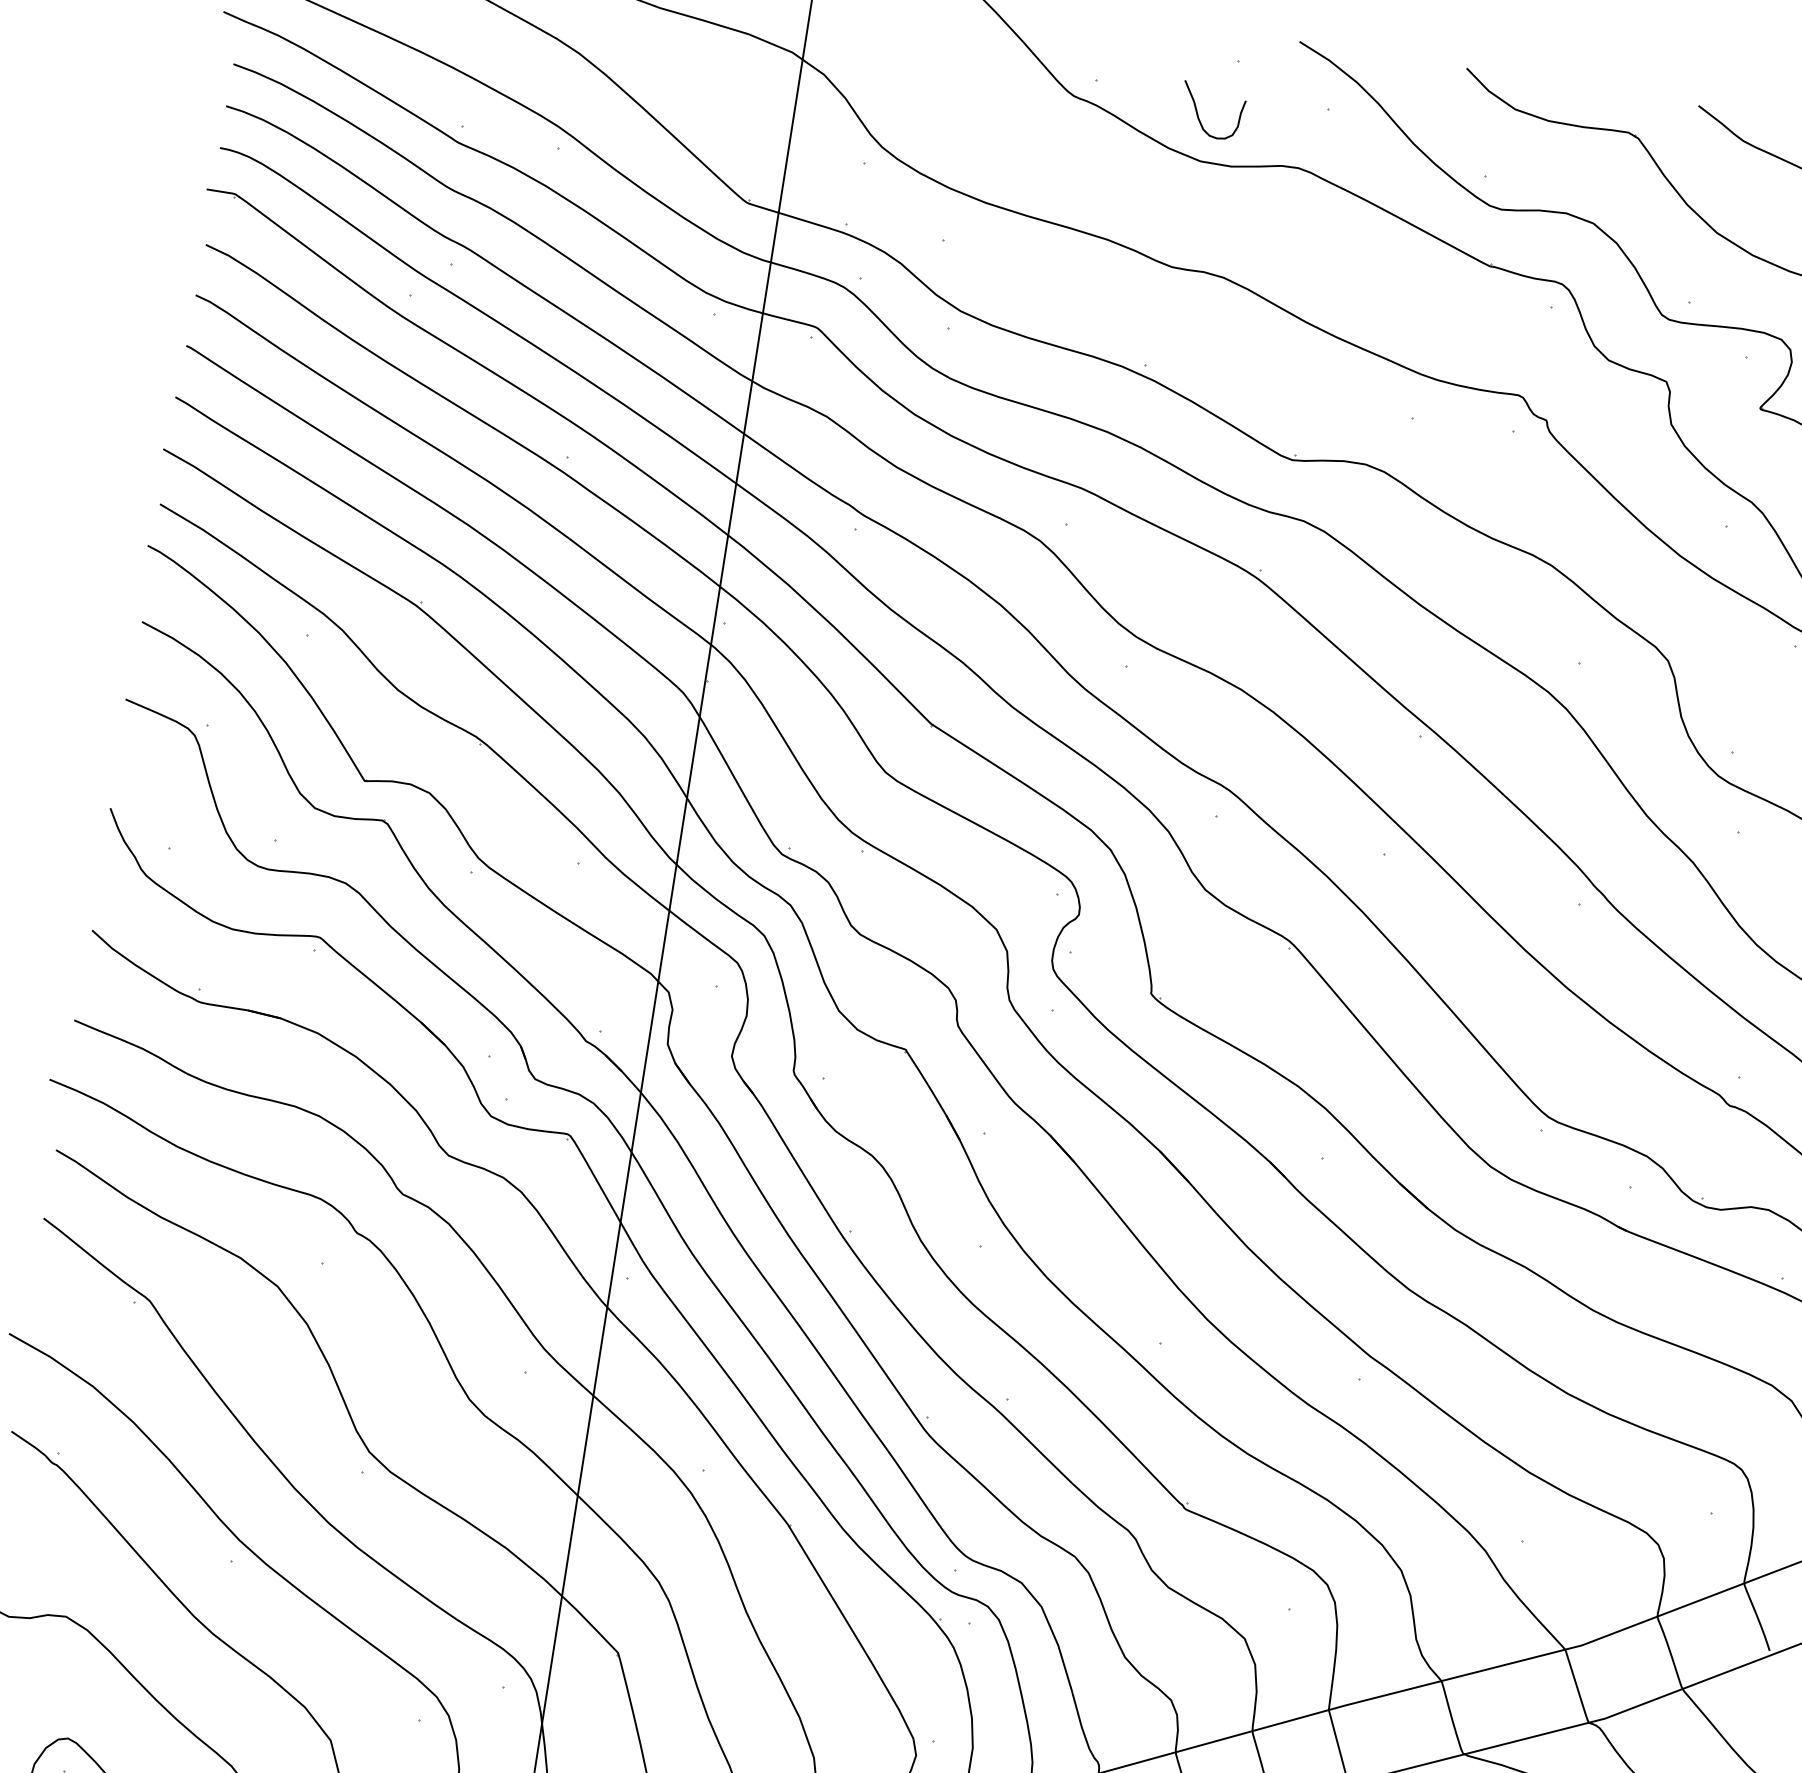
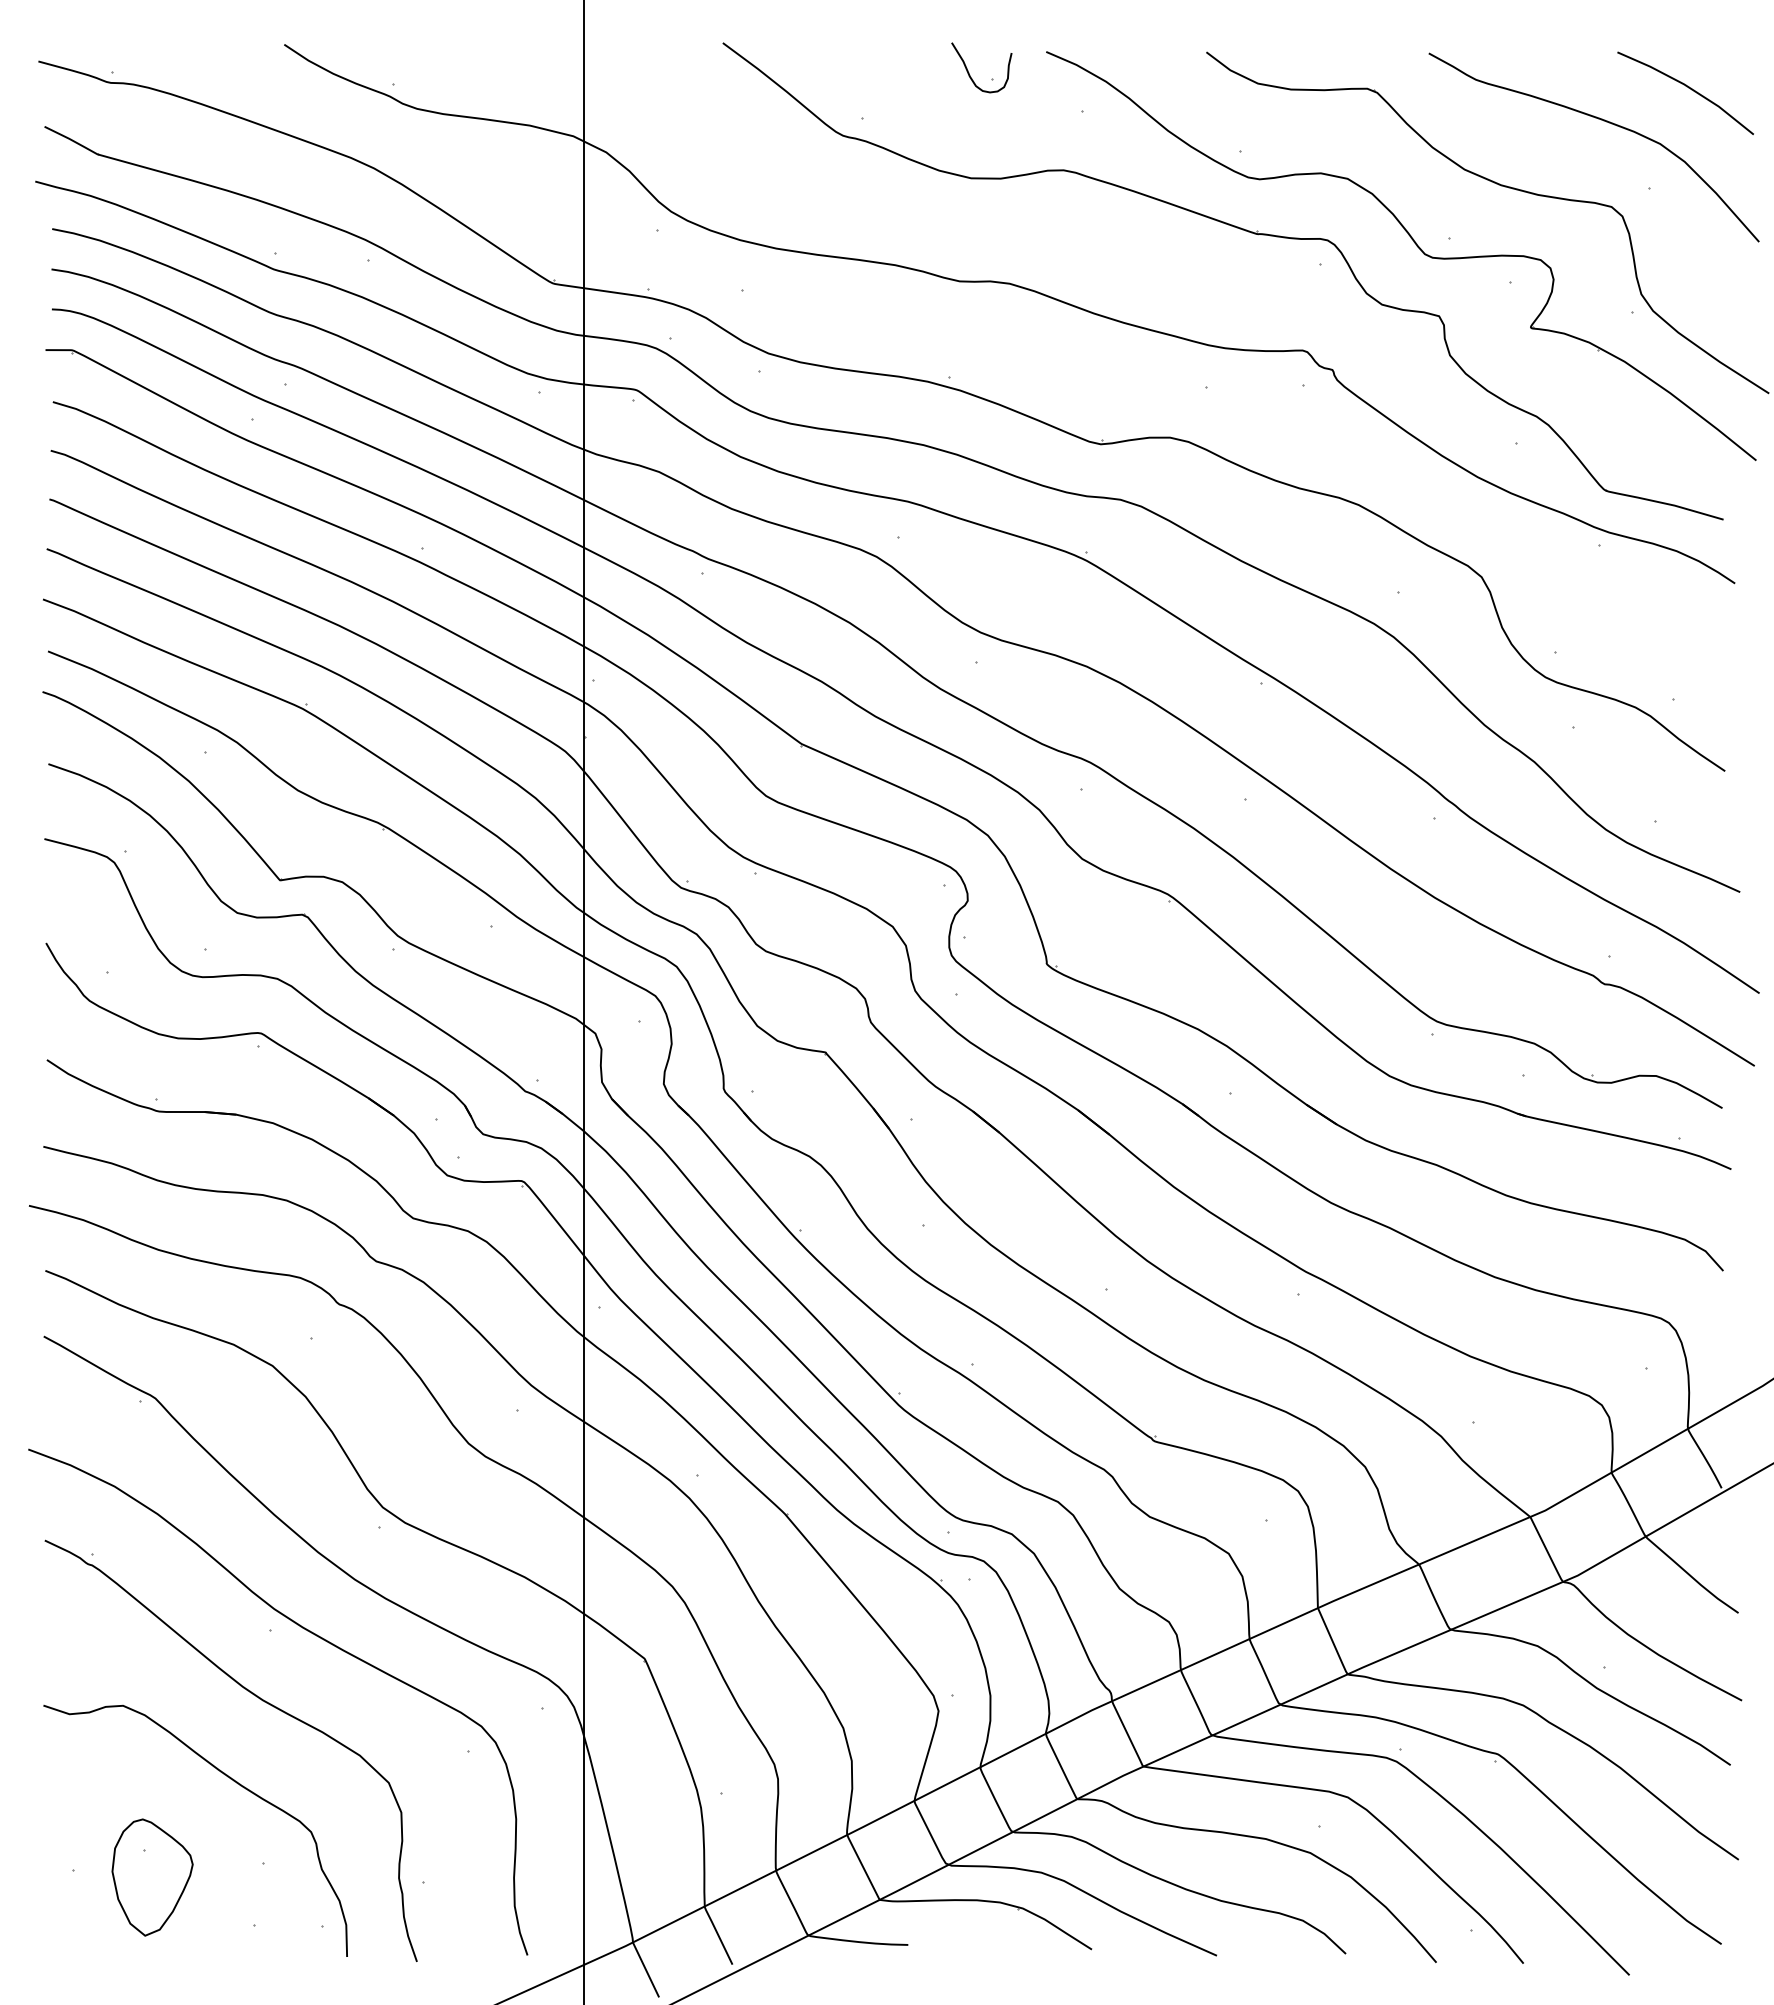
curve: (1198, 114) -> (969, 72), moved

